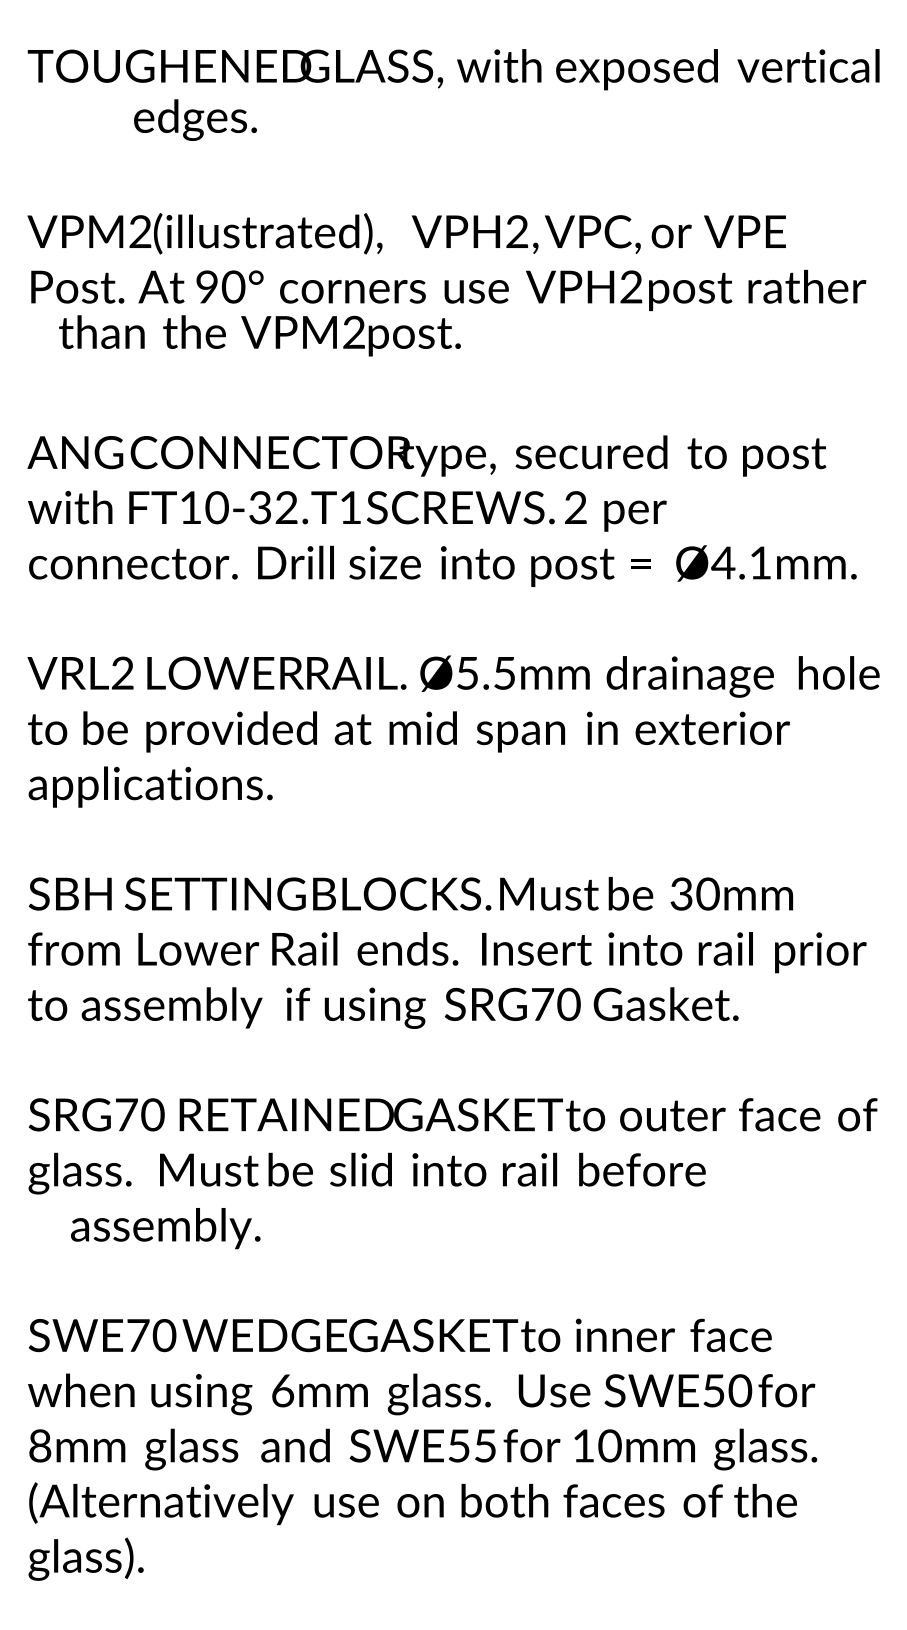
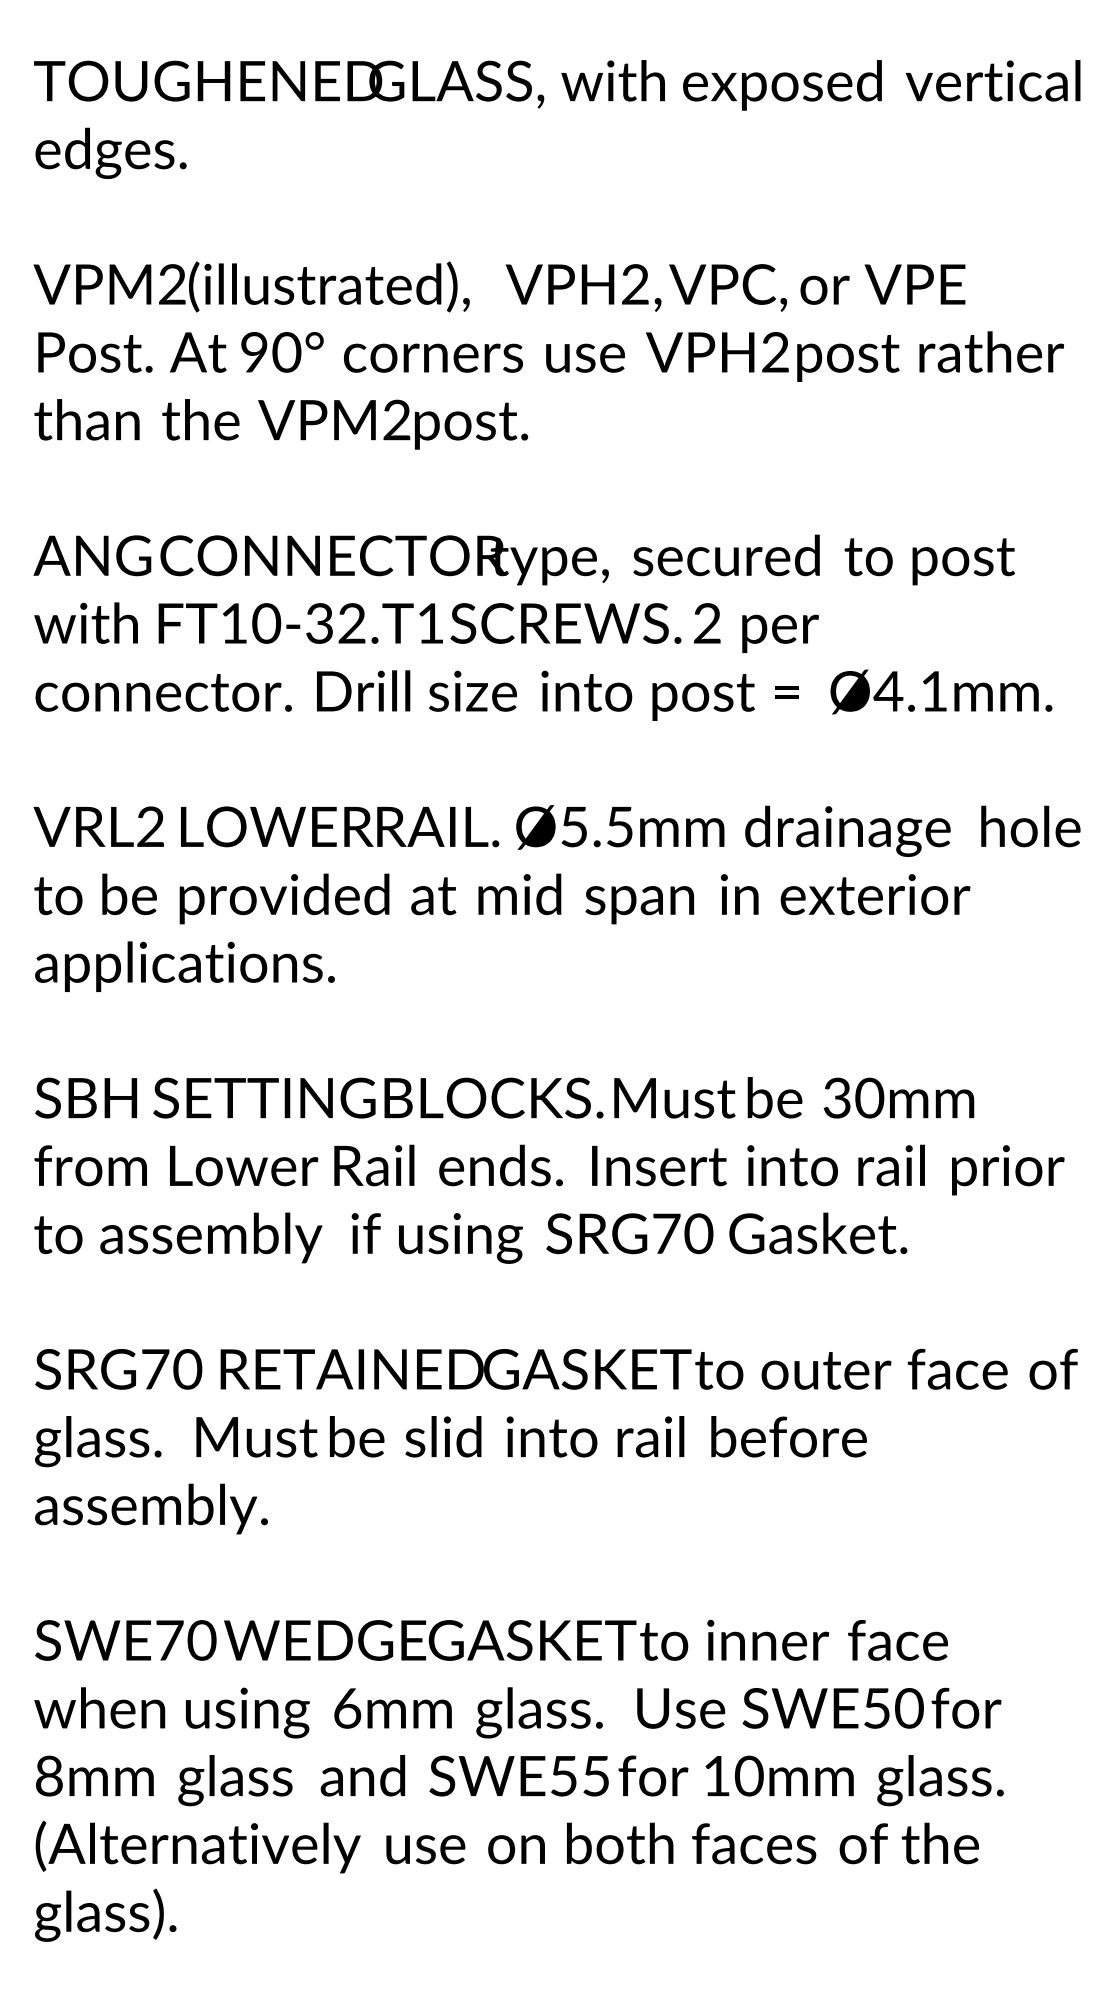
text: (195, 119) -> (110, 152), moved
text: (260, 335) -> (281, 424), moved
text: (165, 1228) -> (151, 1508), moved

